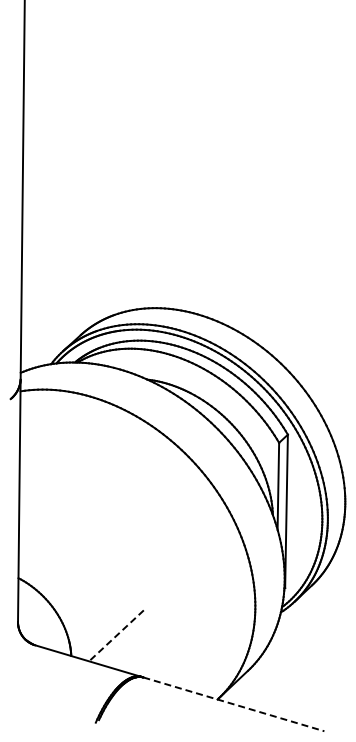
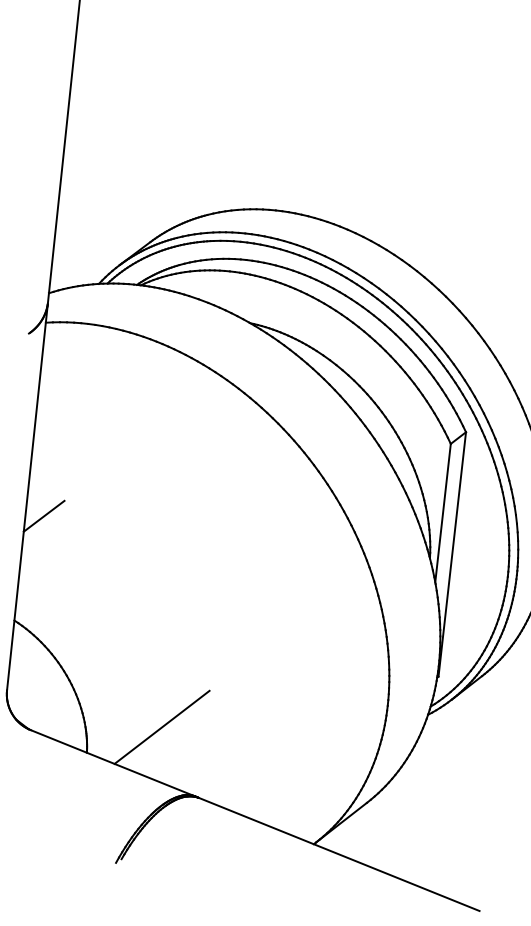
line: (30, 511) -> (43, 515), added
line: (116, 636) -> (162, 728), dashed -> solid
line: (234, 704) -> (340, 854), dashed -> solid

